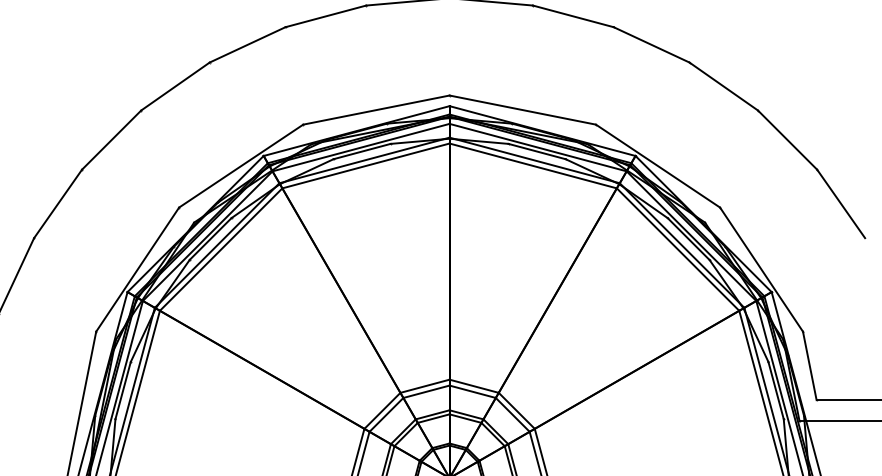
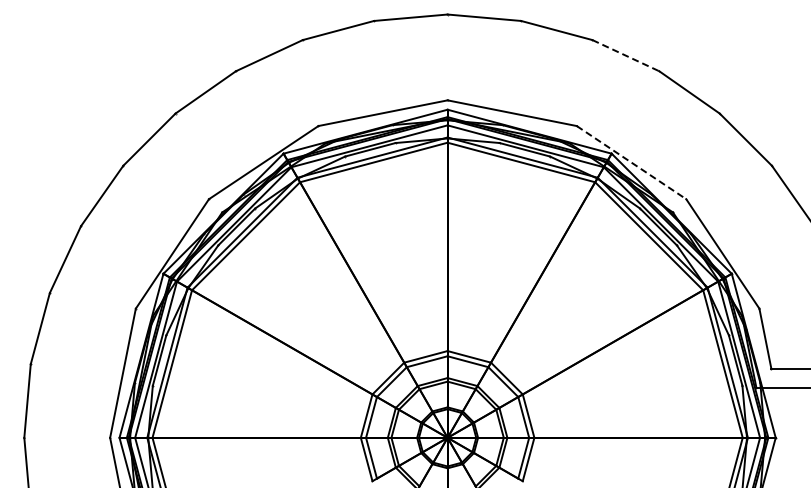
line: (651, 44) -> (625, 55), solid -> dashed
line: (658, 165) -> (631, 162), solid -> dashed

